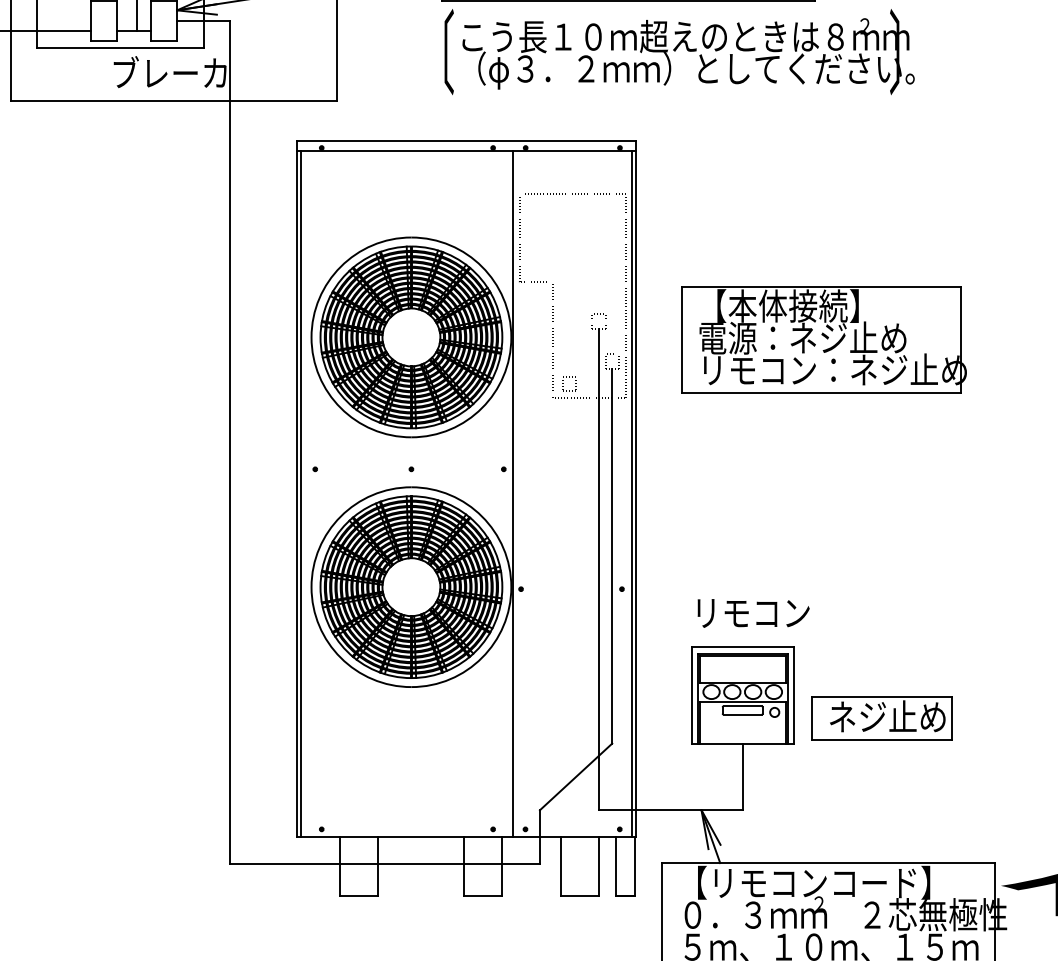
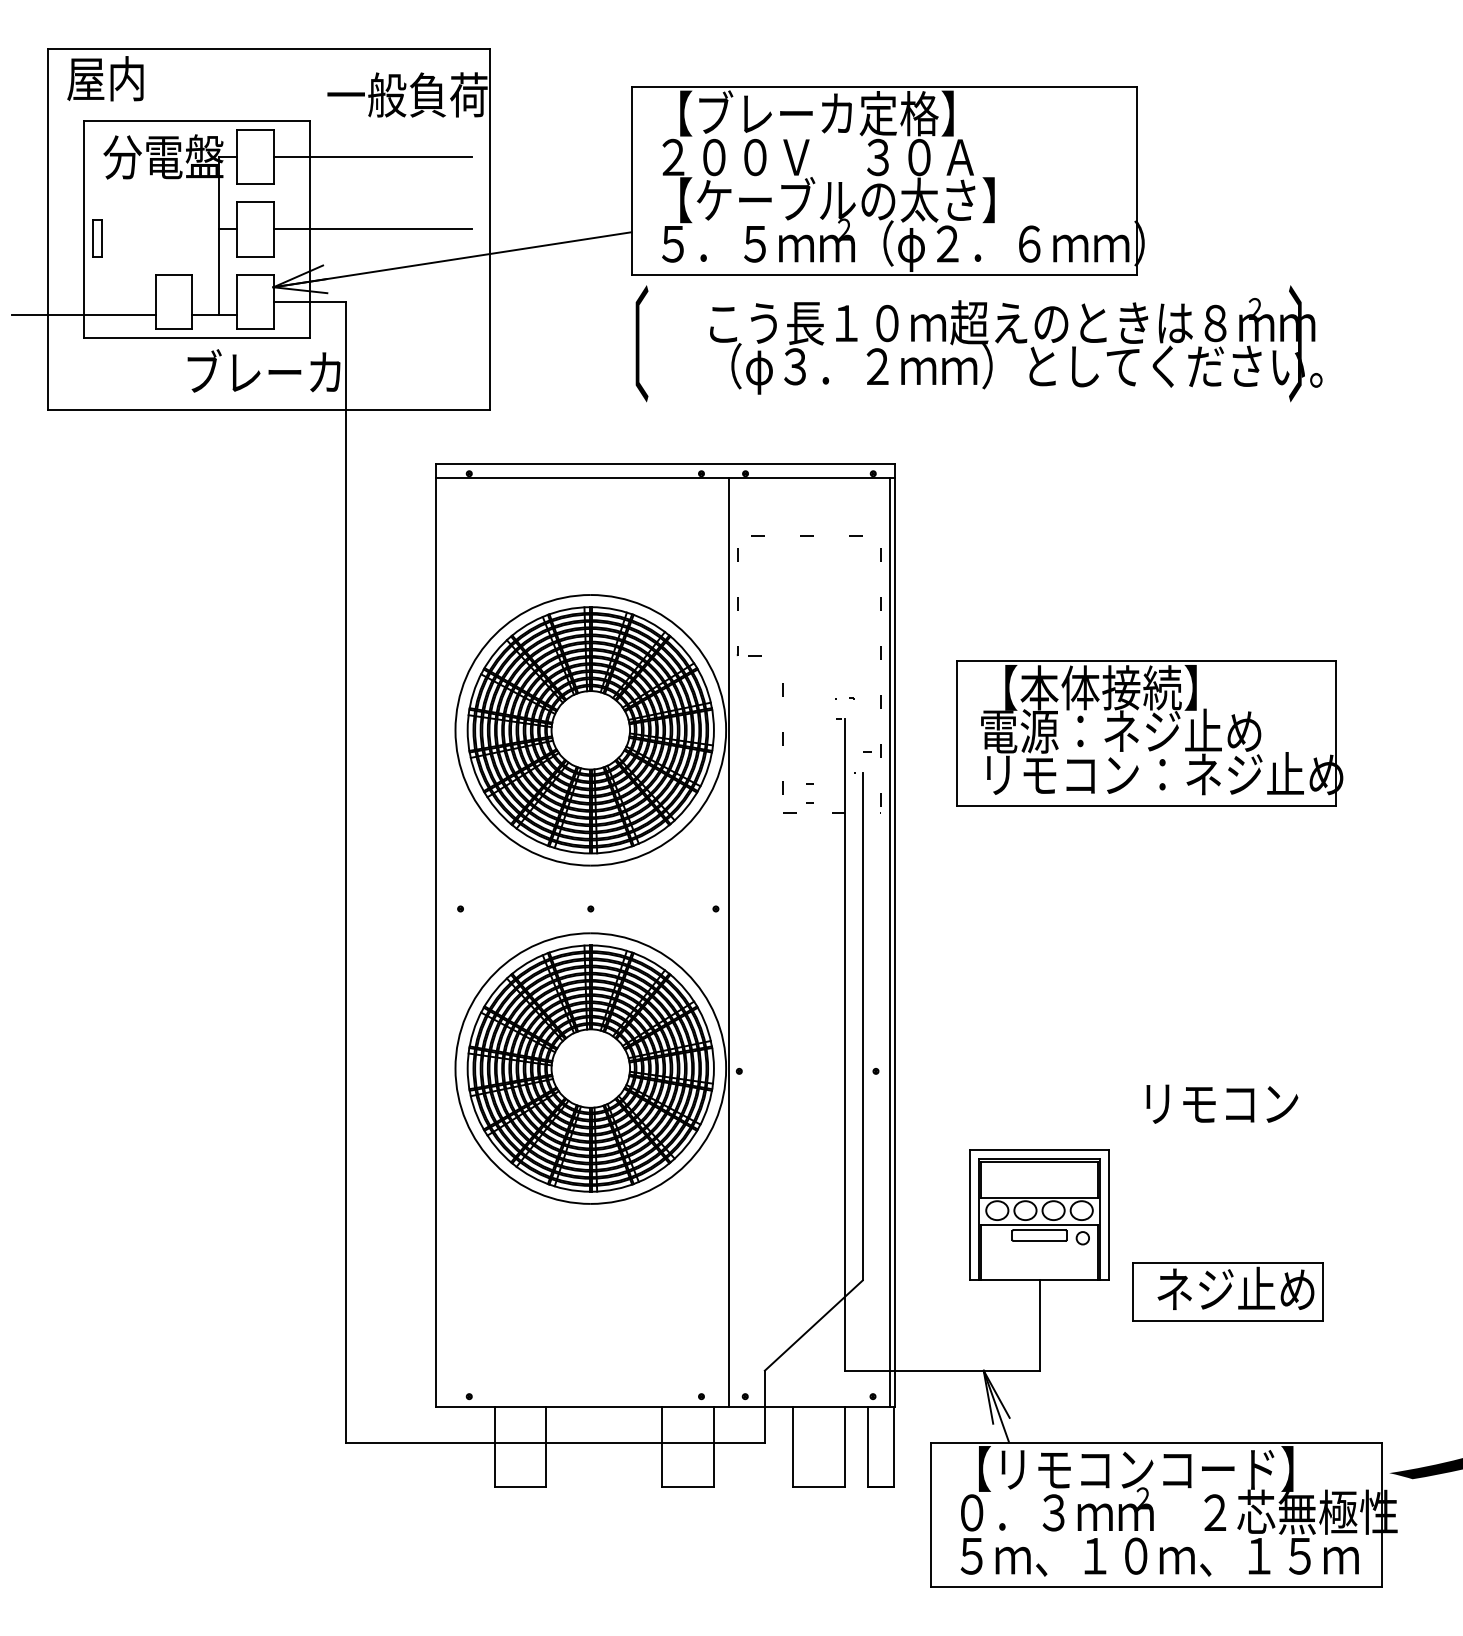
text: (688, 51) -> (1016, 343), moved
line: (301, 493) -> (441, 941), removed
text: (753, 612) -> (1222, 1103), moved
part: (881, 718) -> (1227, 1291), moved

